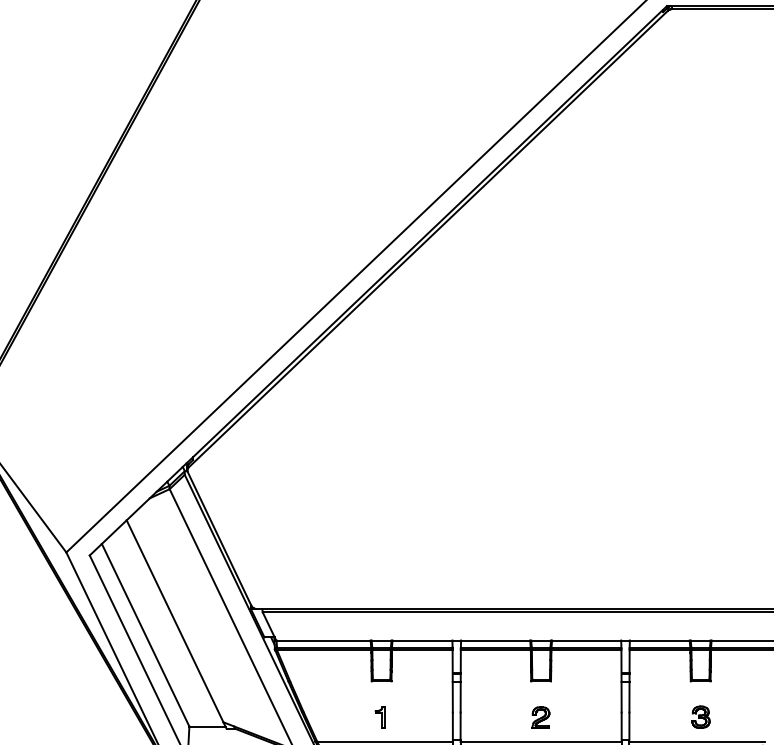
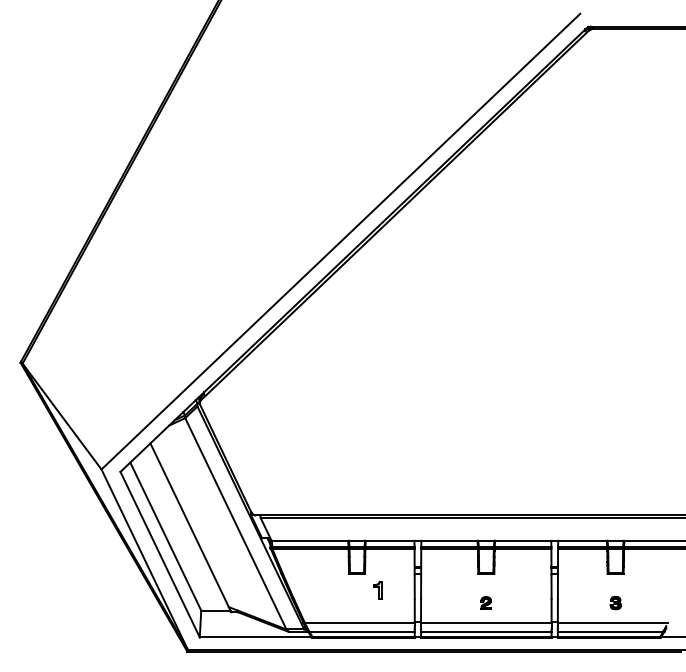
part: (379, 716) -> (377, 589), moved
part: (540, 716) -> (485, 602), size x0.7
part: (700, 716) -> (615, 602), size x0.7

